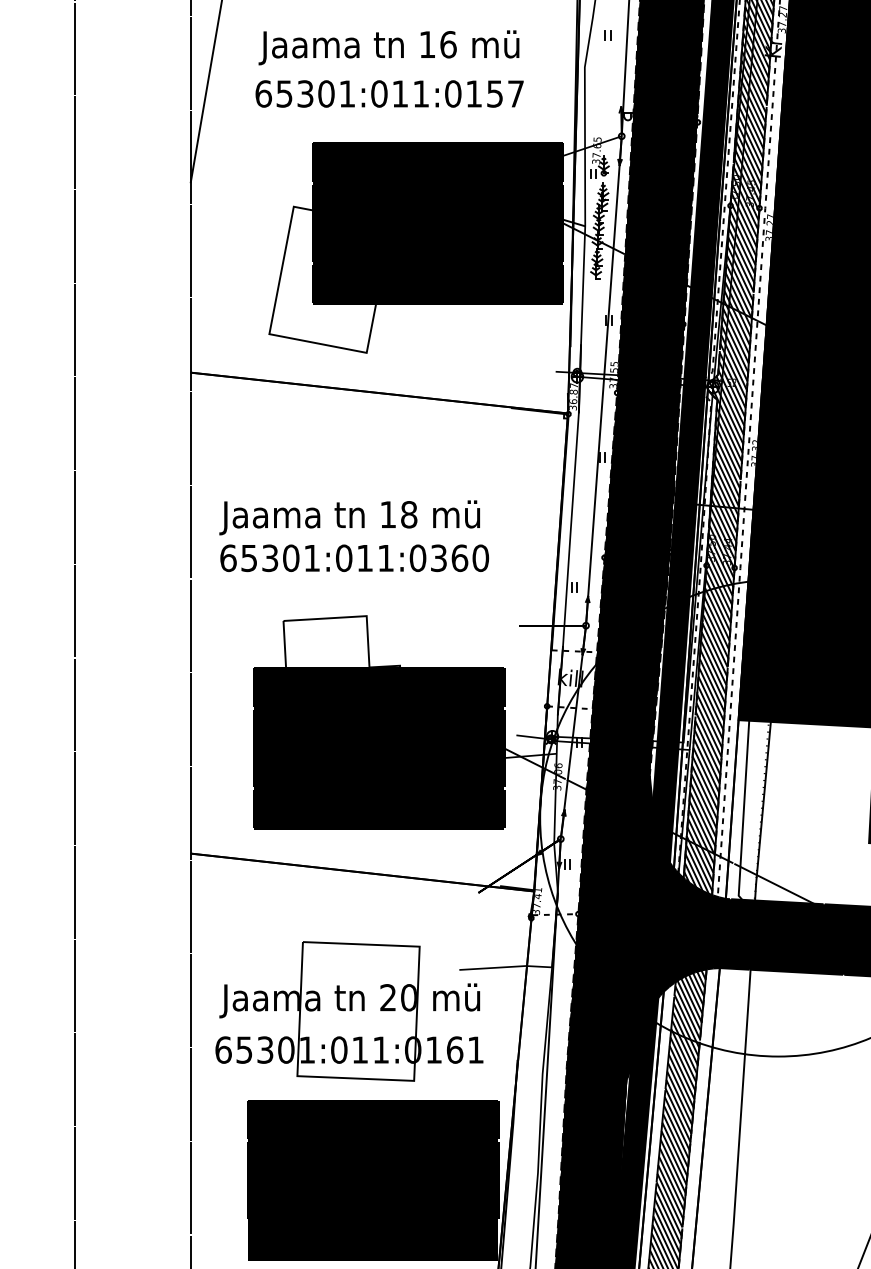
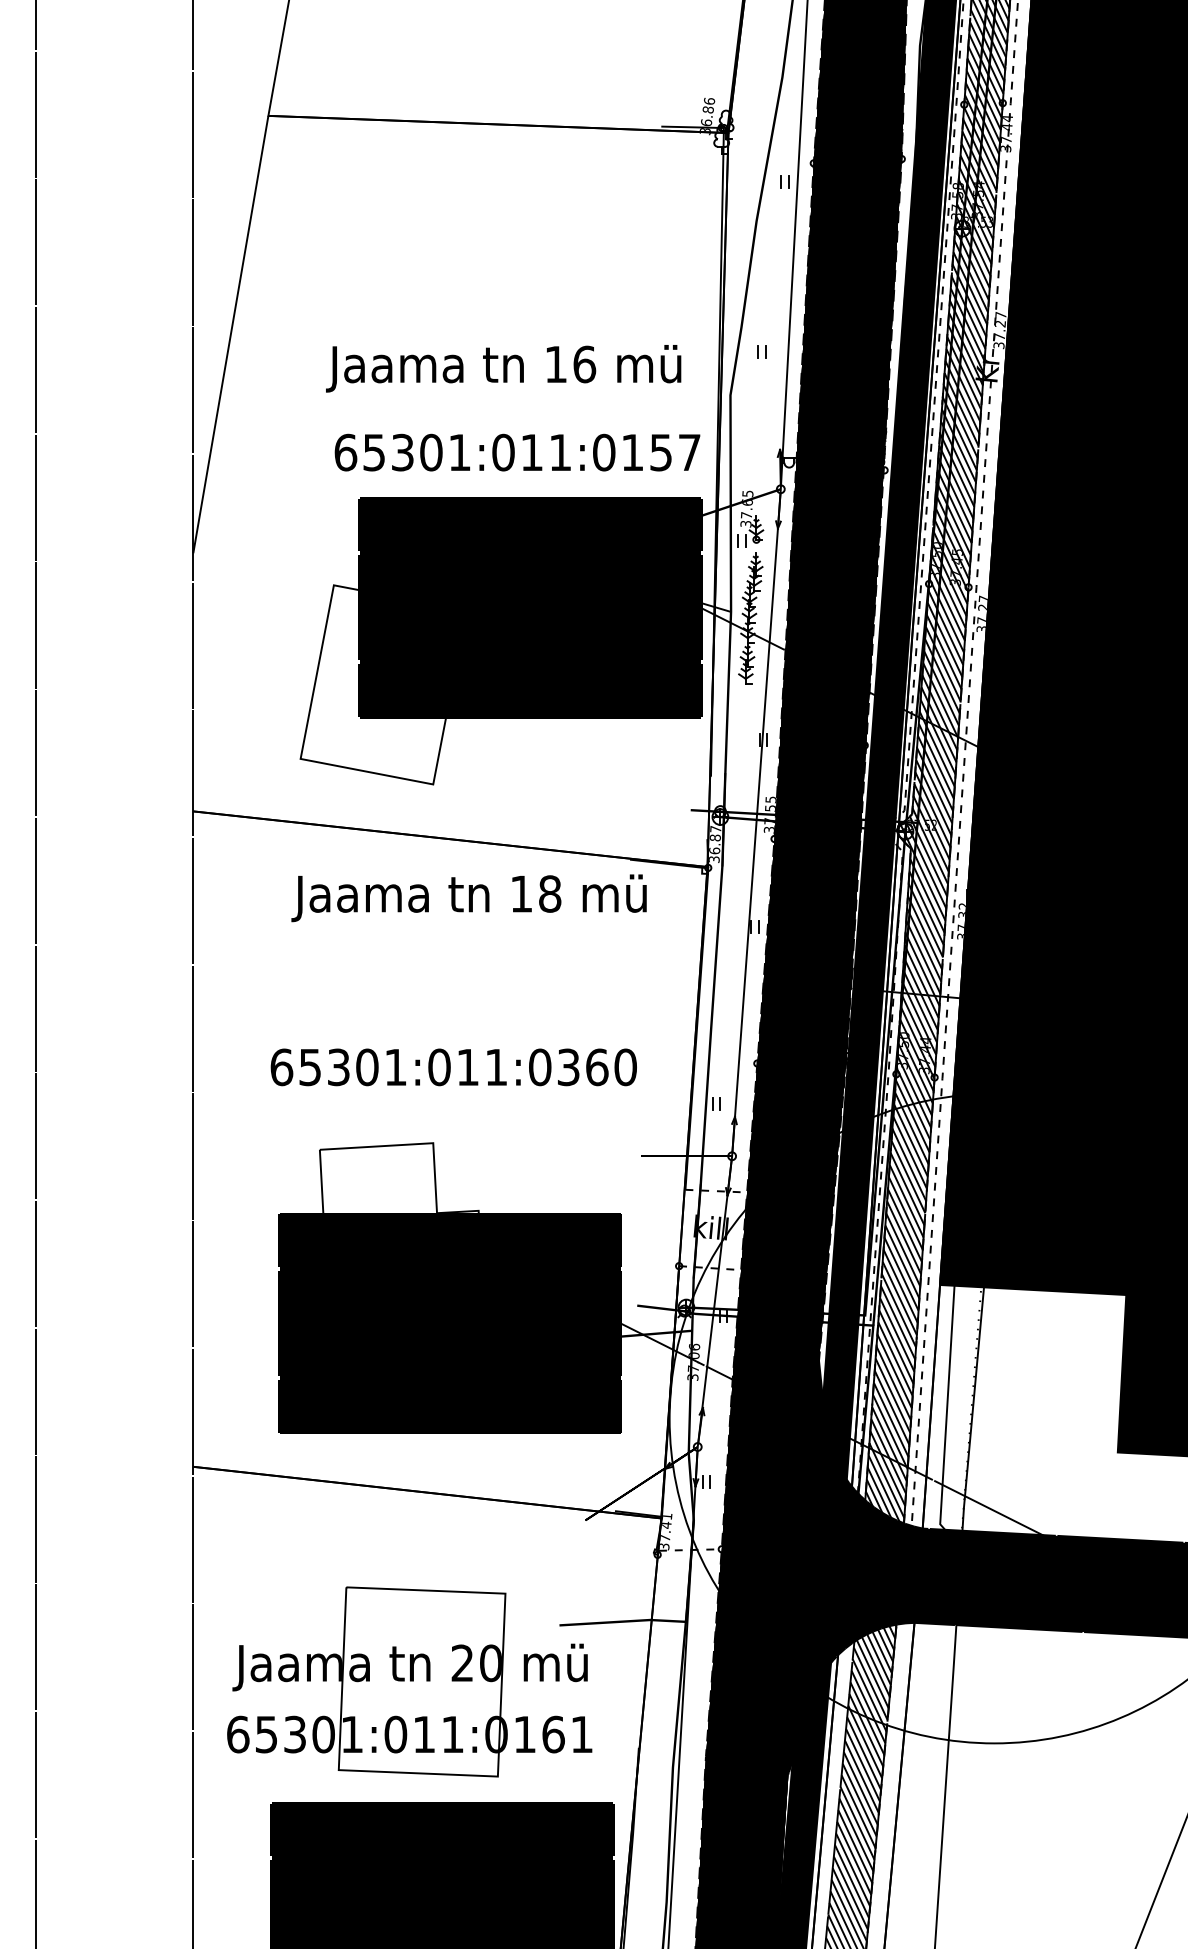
text: (388, 47) -> (503, 368), moved
text: (389, 93) -> (517, 452), moved
text: (349, 518) -> (468, 898), moved
text: (354, 558) -> (453, 1067), moved

